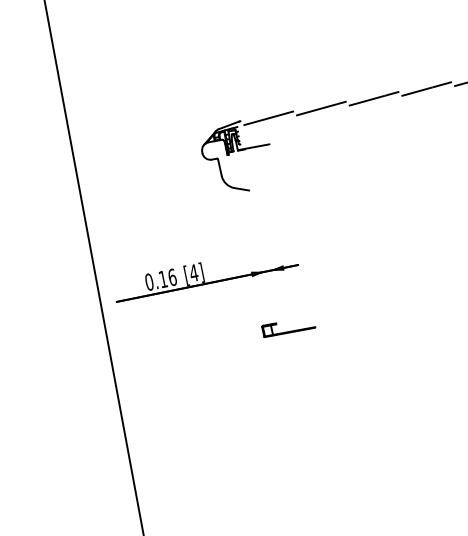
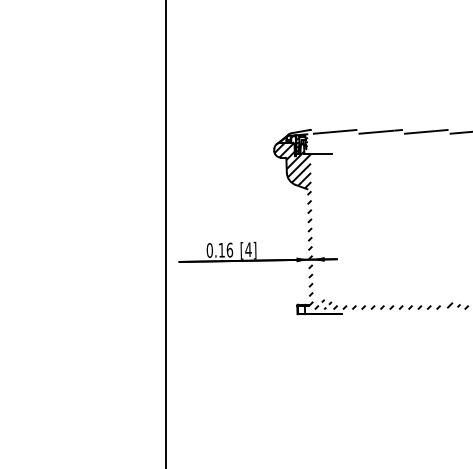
hatch: (330, 218) -> (371, 225), added

